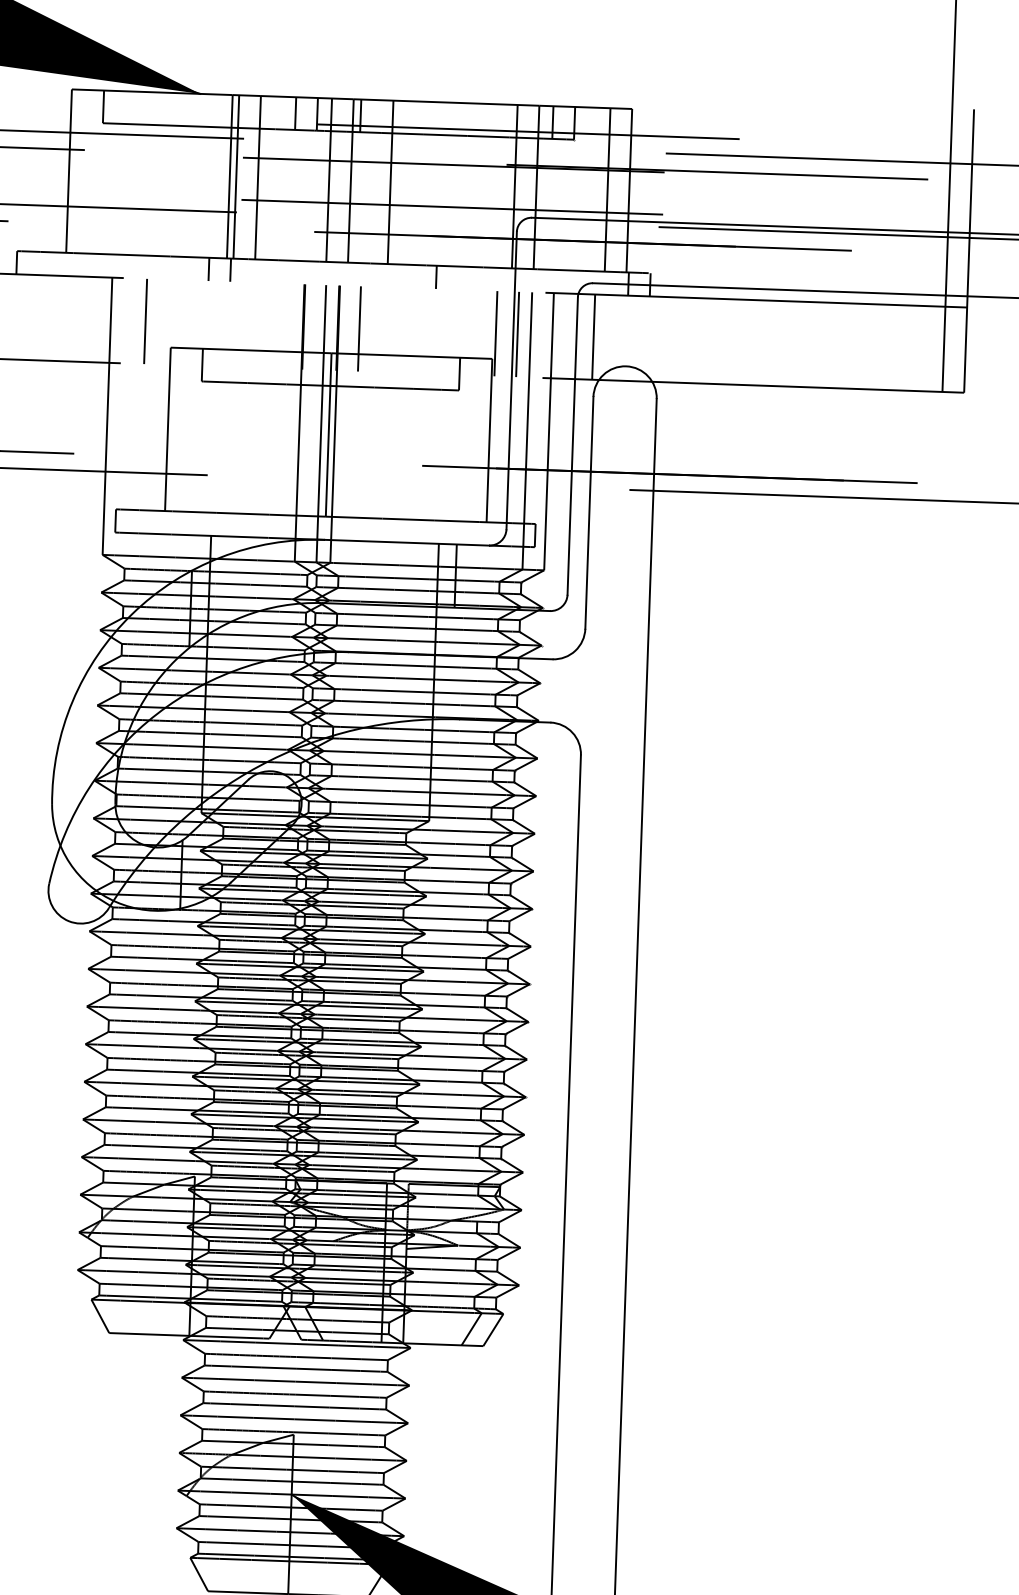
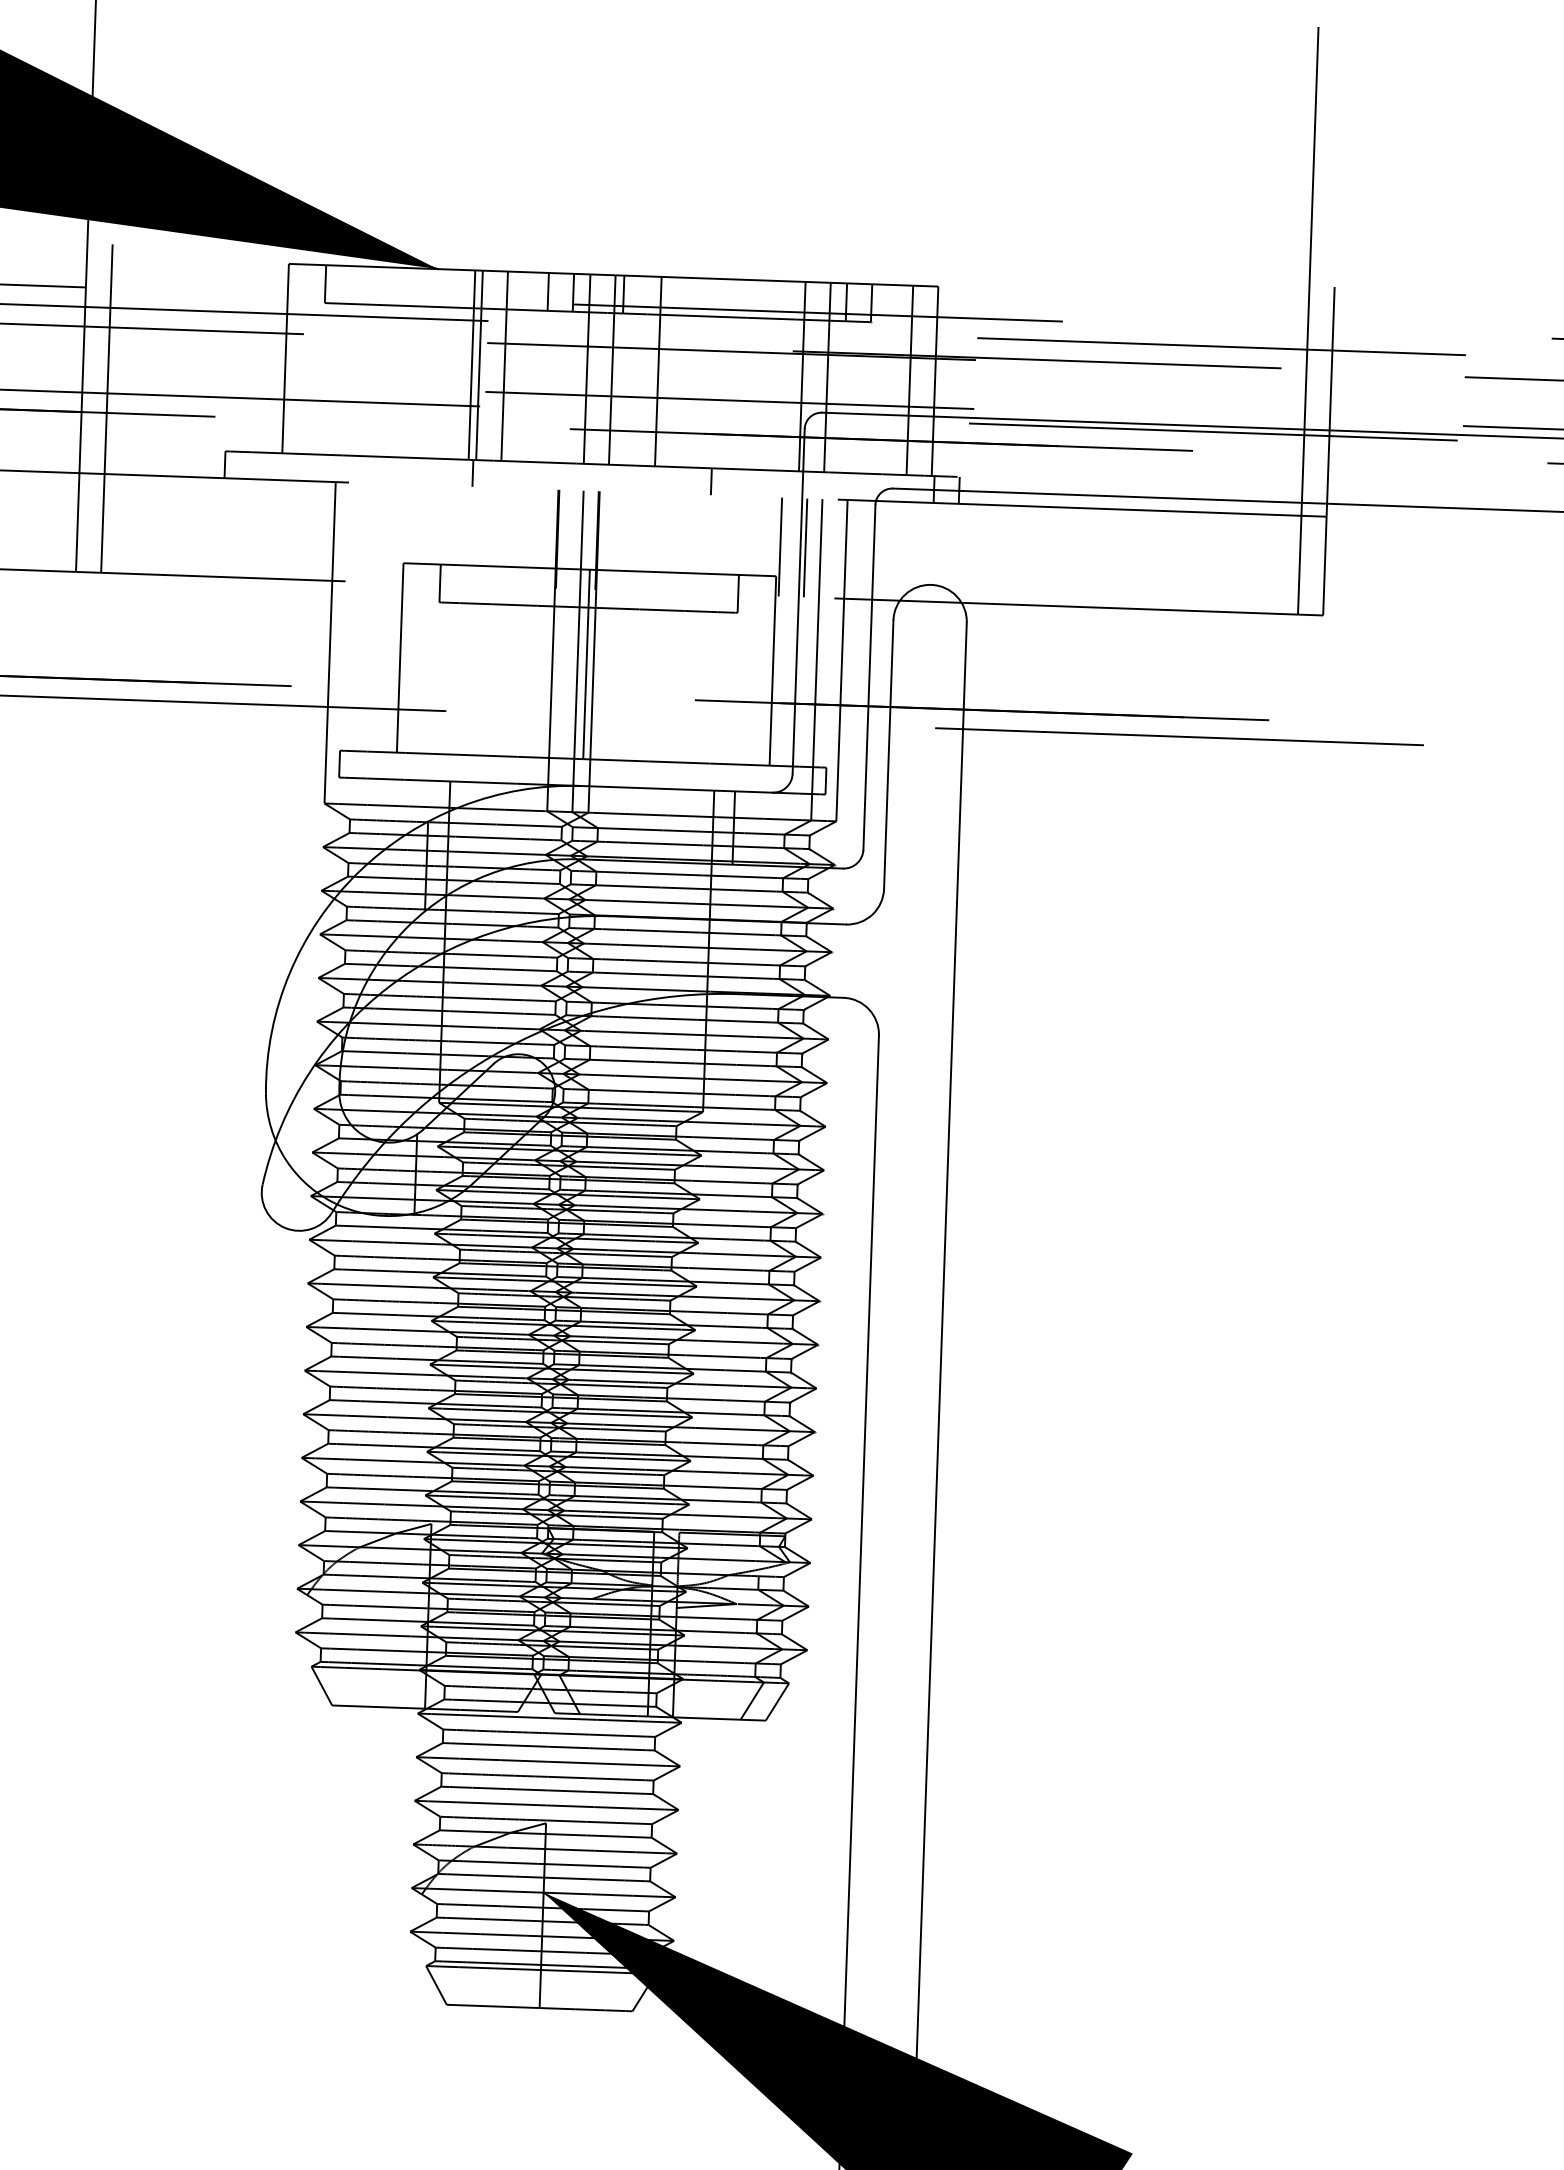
line: (208, 269) -> (447, 472), removed
line: (144, 321) -> (373, 532), removed
line: (358, 328) -> (621, 541), removed
line: (593, 336) -> (893, 550), removed

